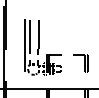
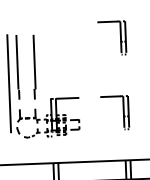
part: (80, 23) -> (111, 38), added

